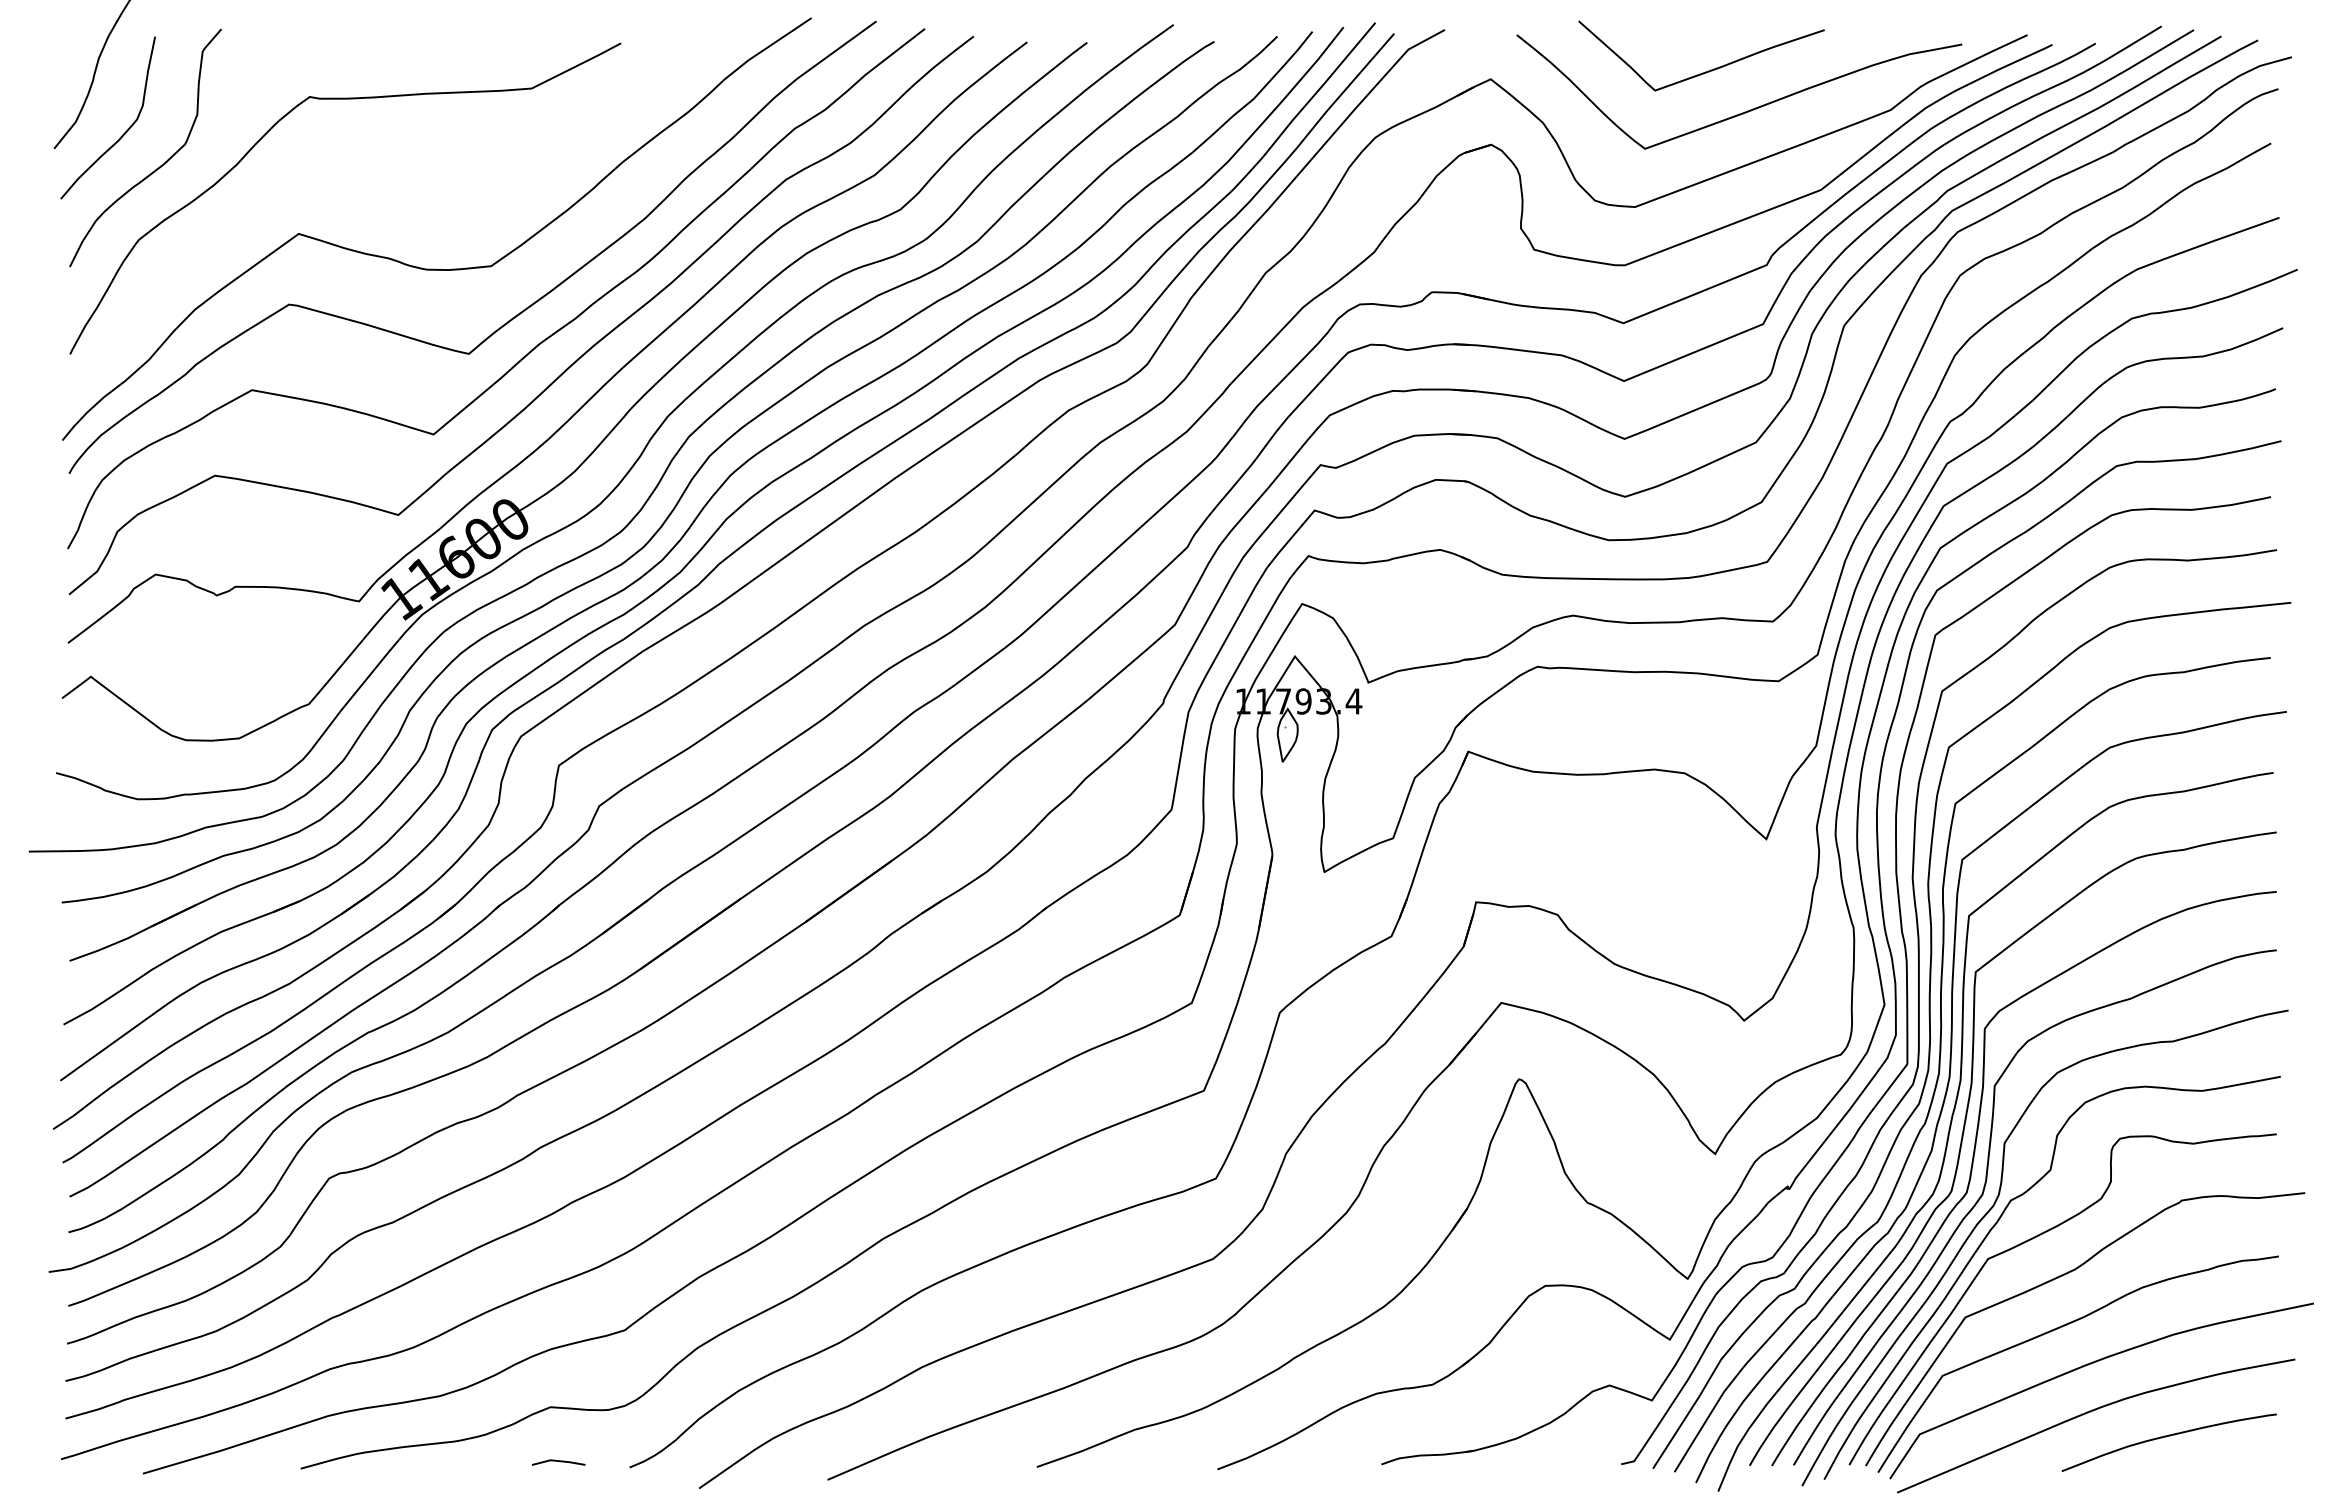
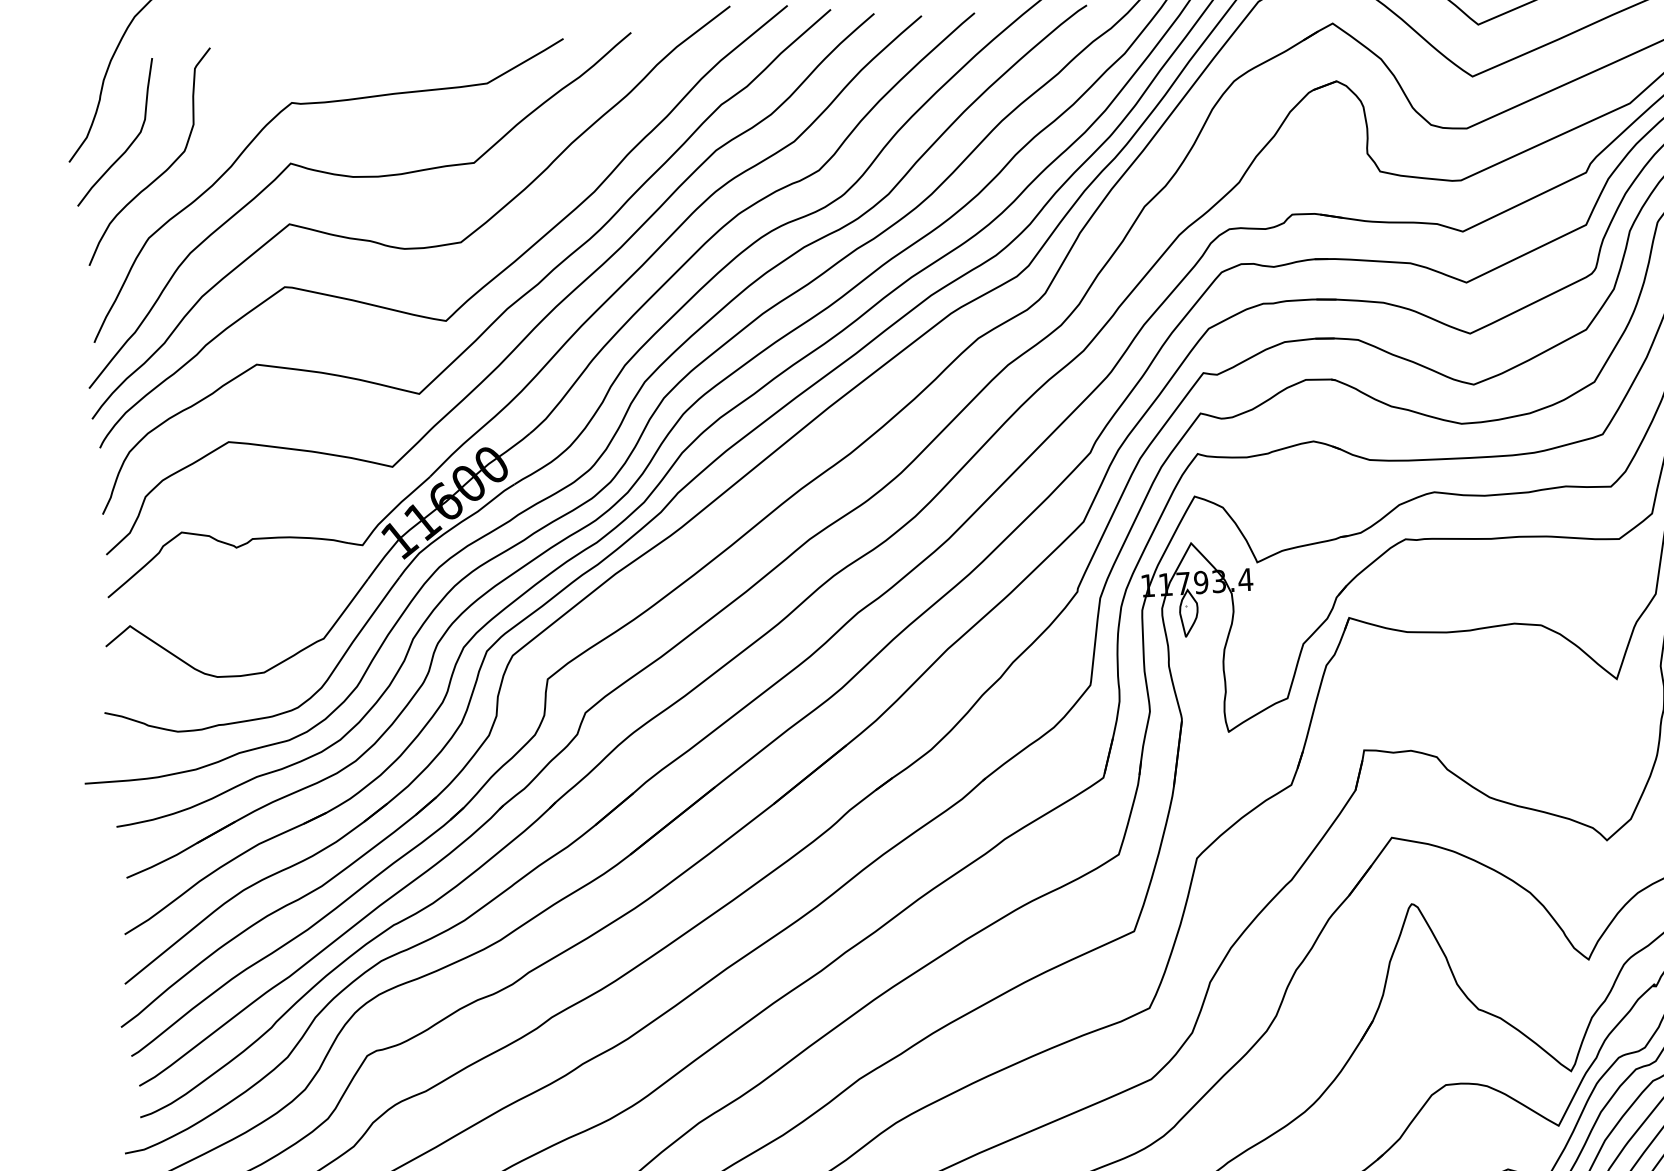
curve: (380, 186) -> (359, 178), added

